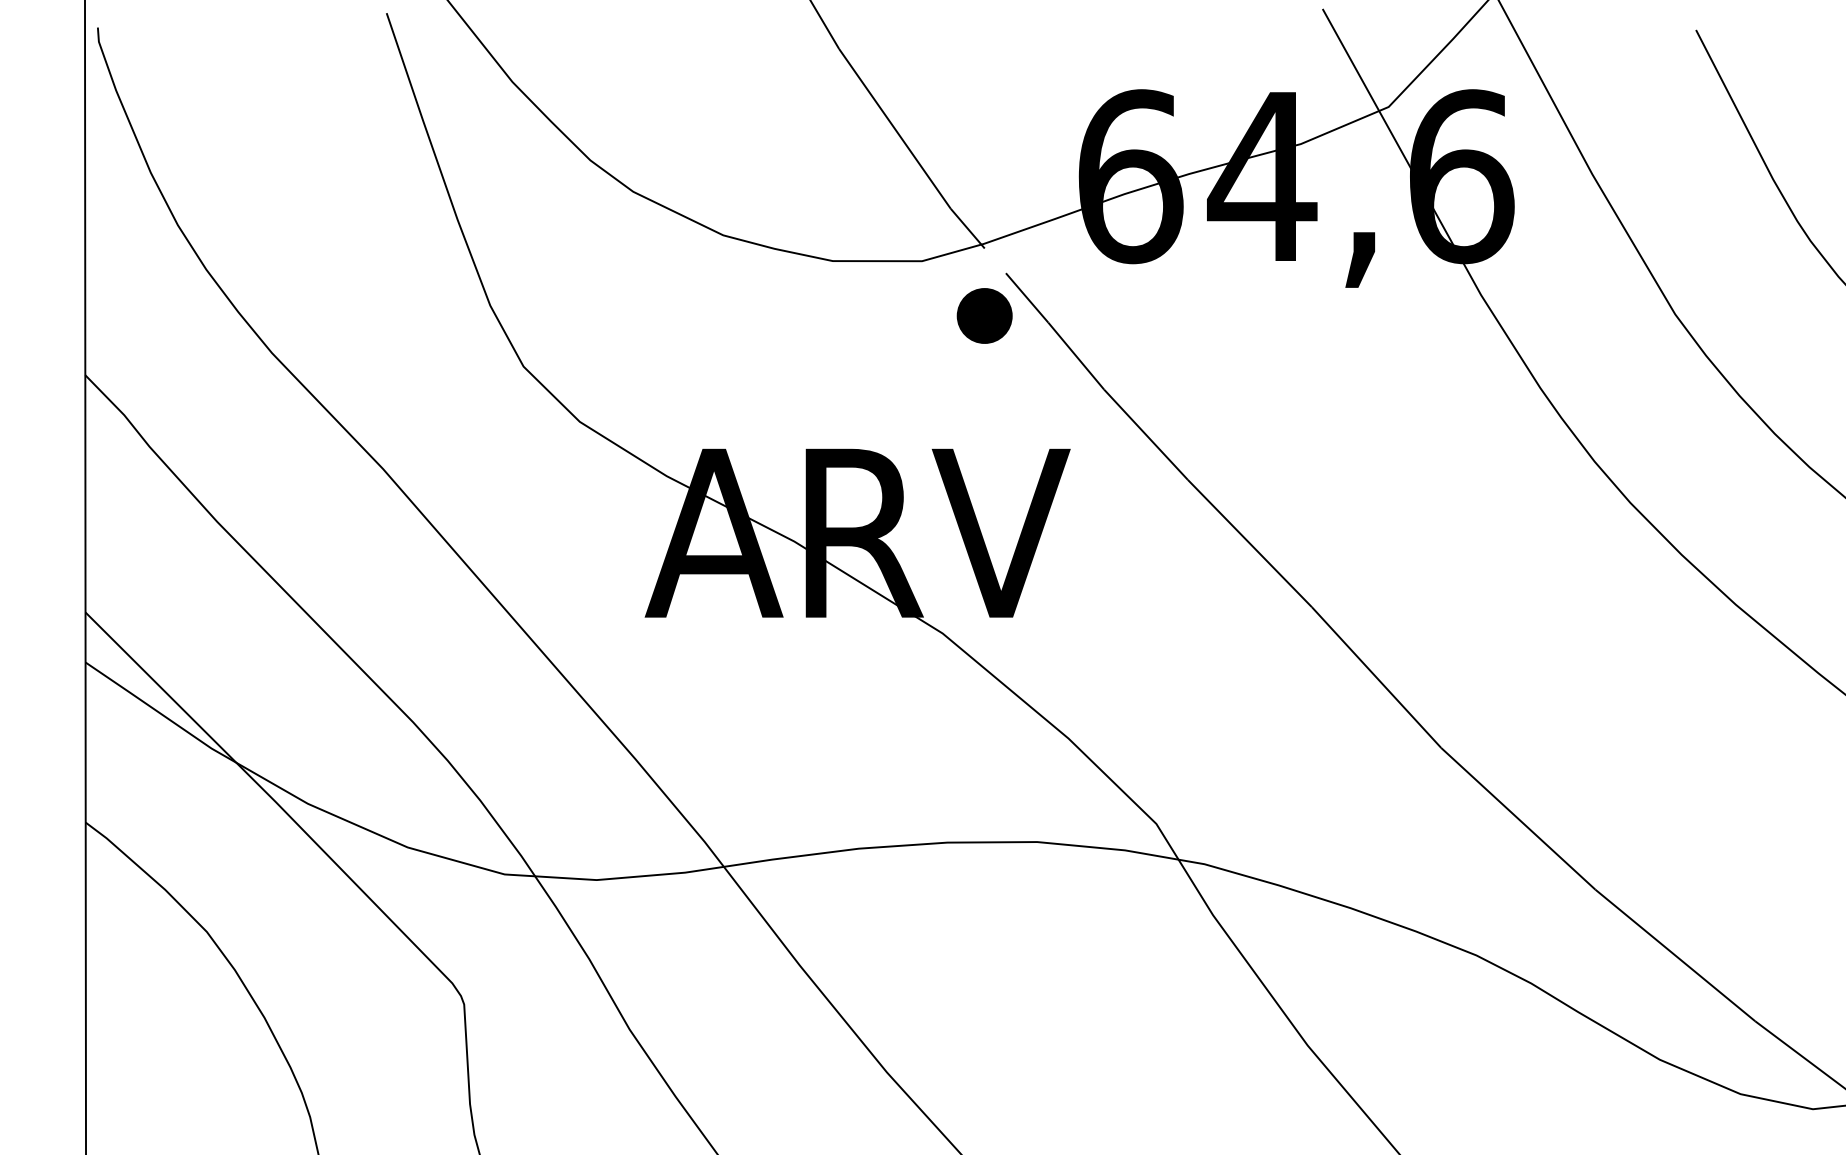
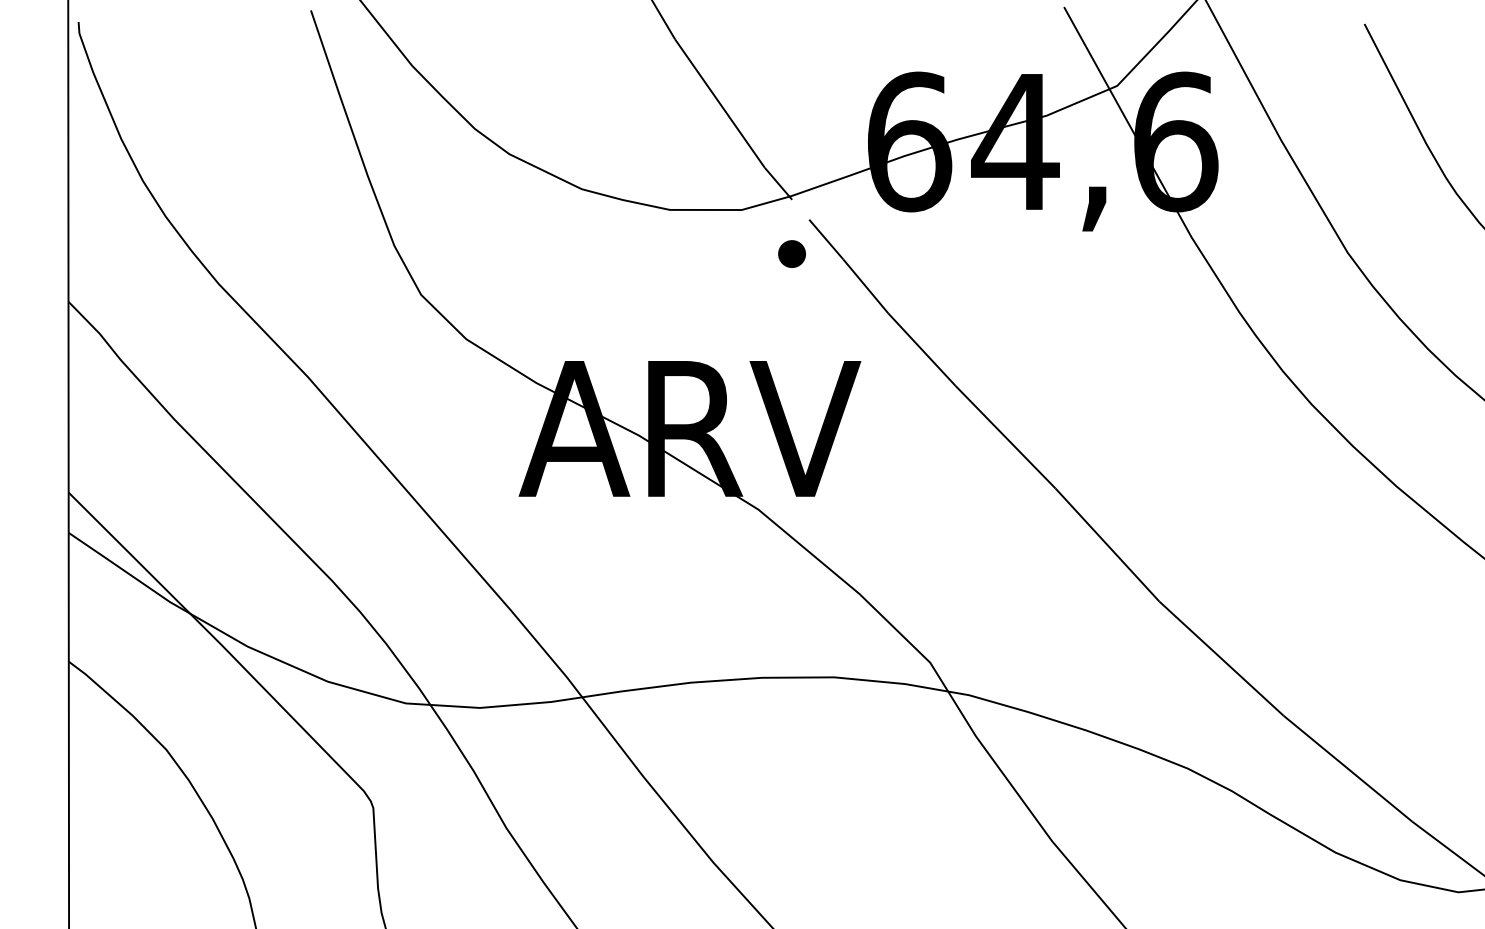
part: (984, 315) -> (791, 253), size x0.6

